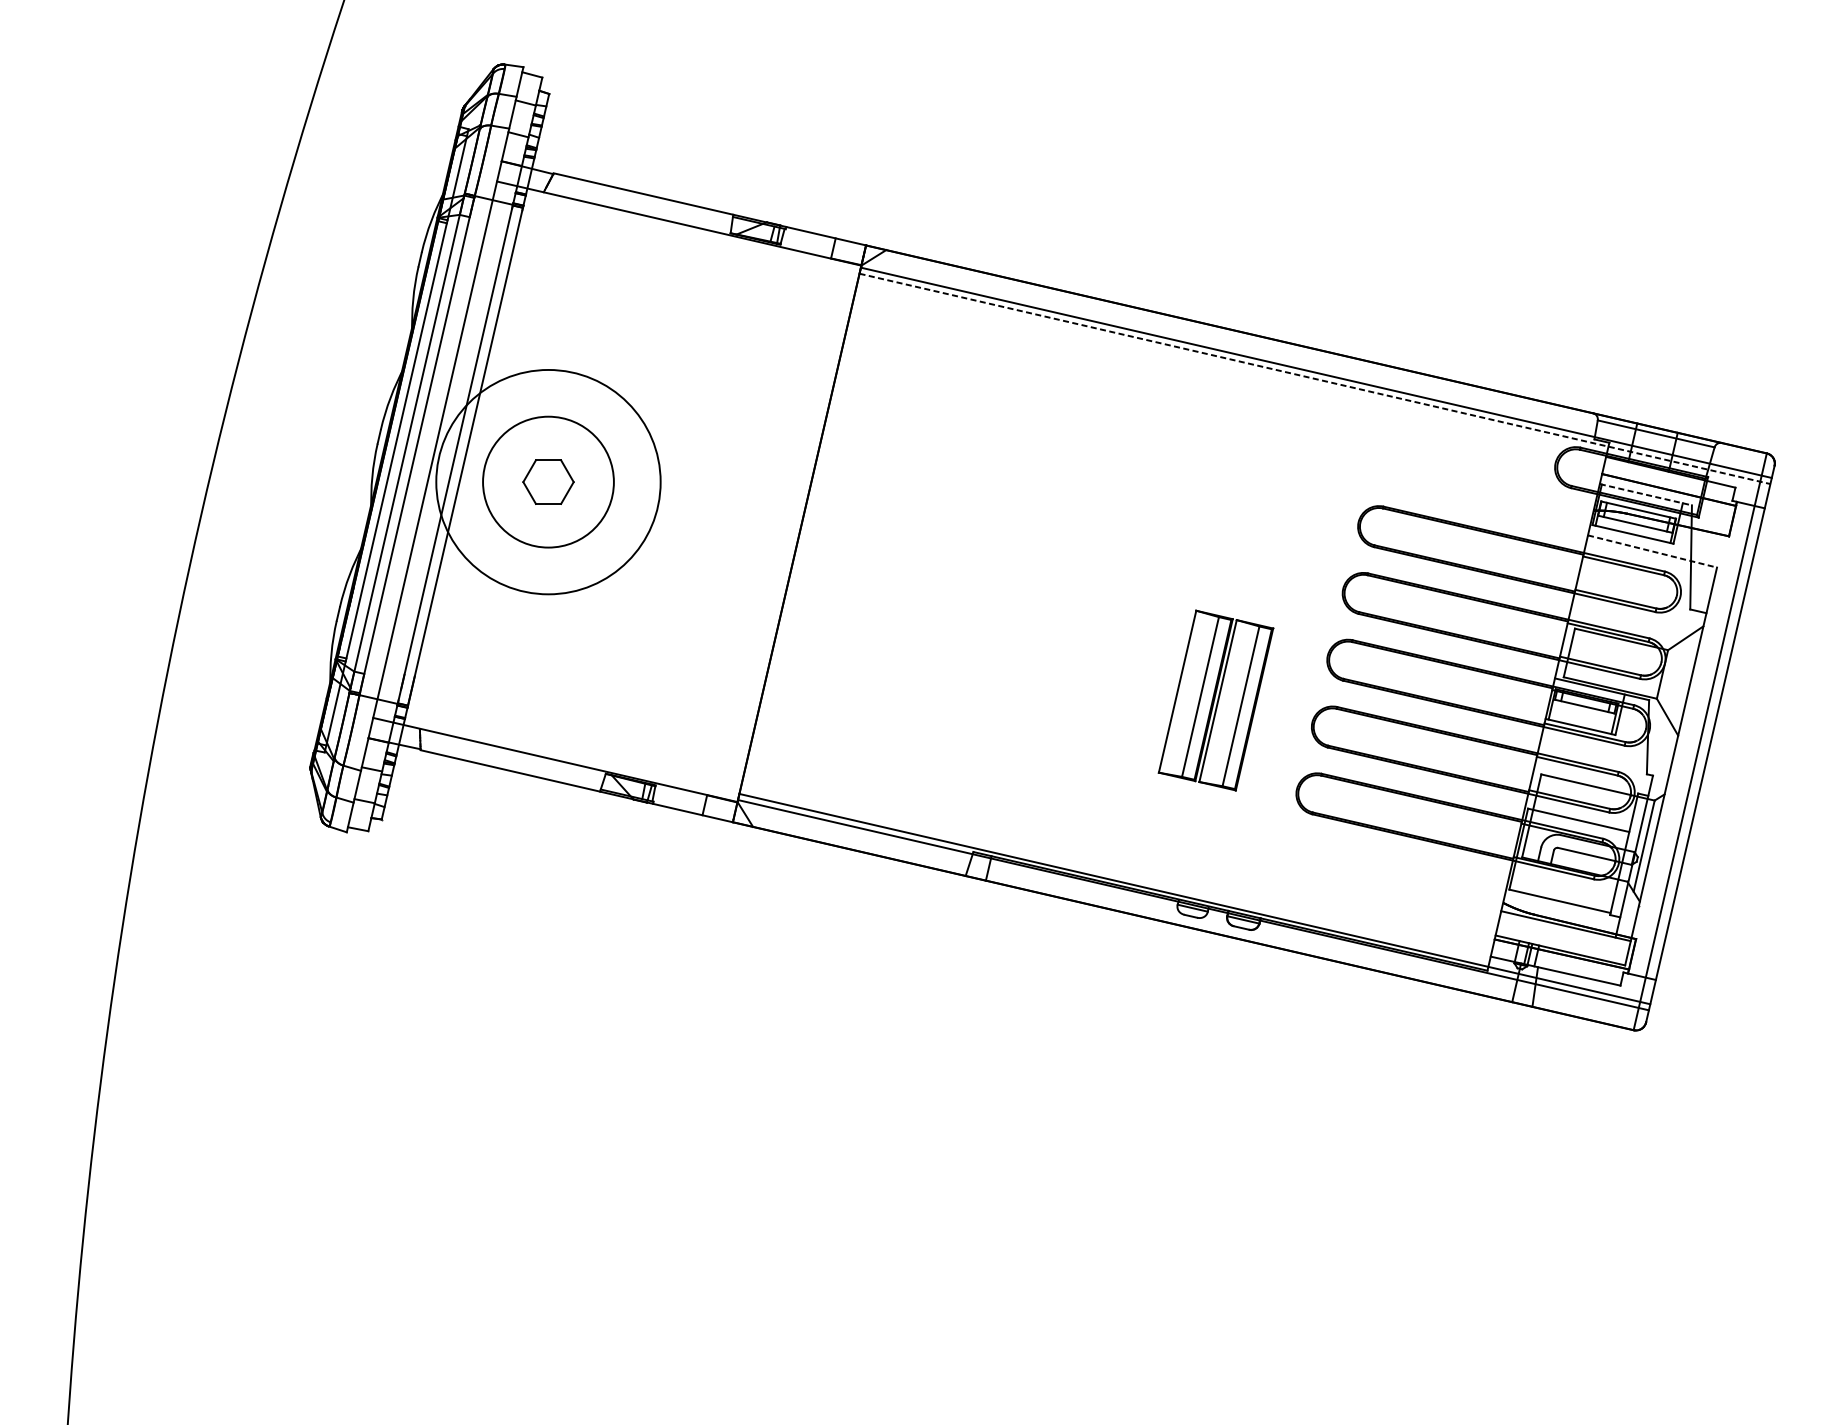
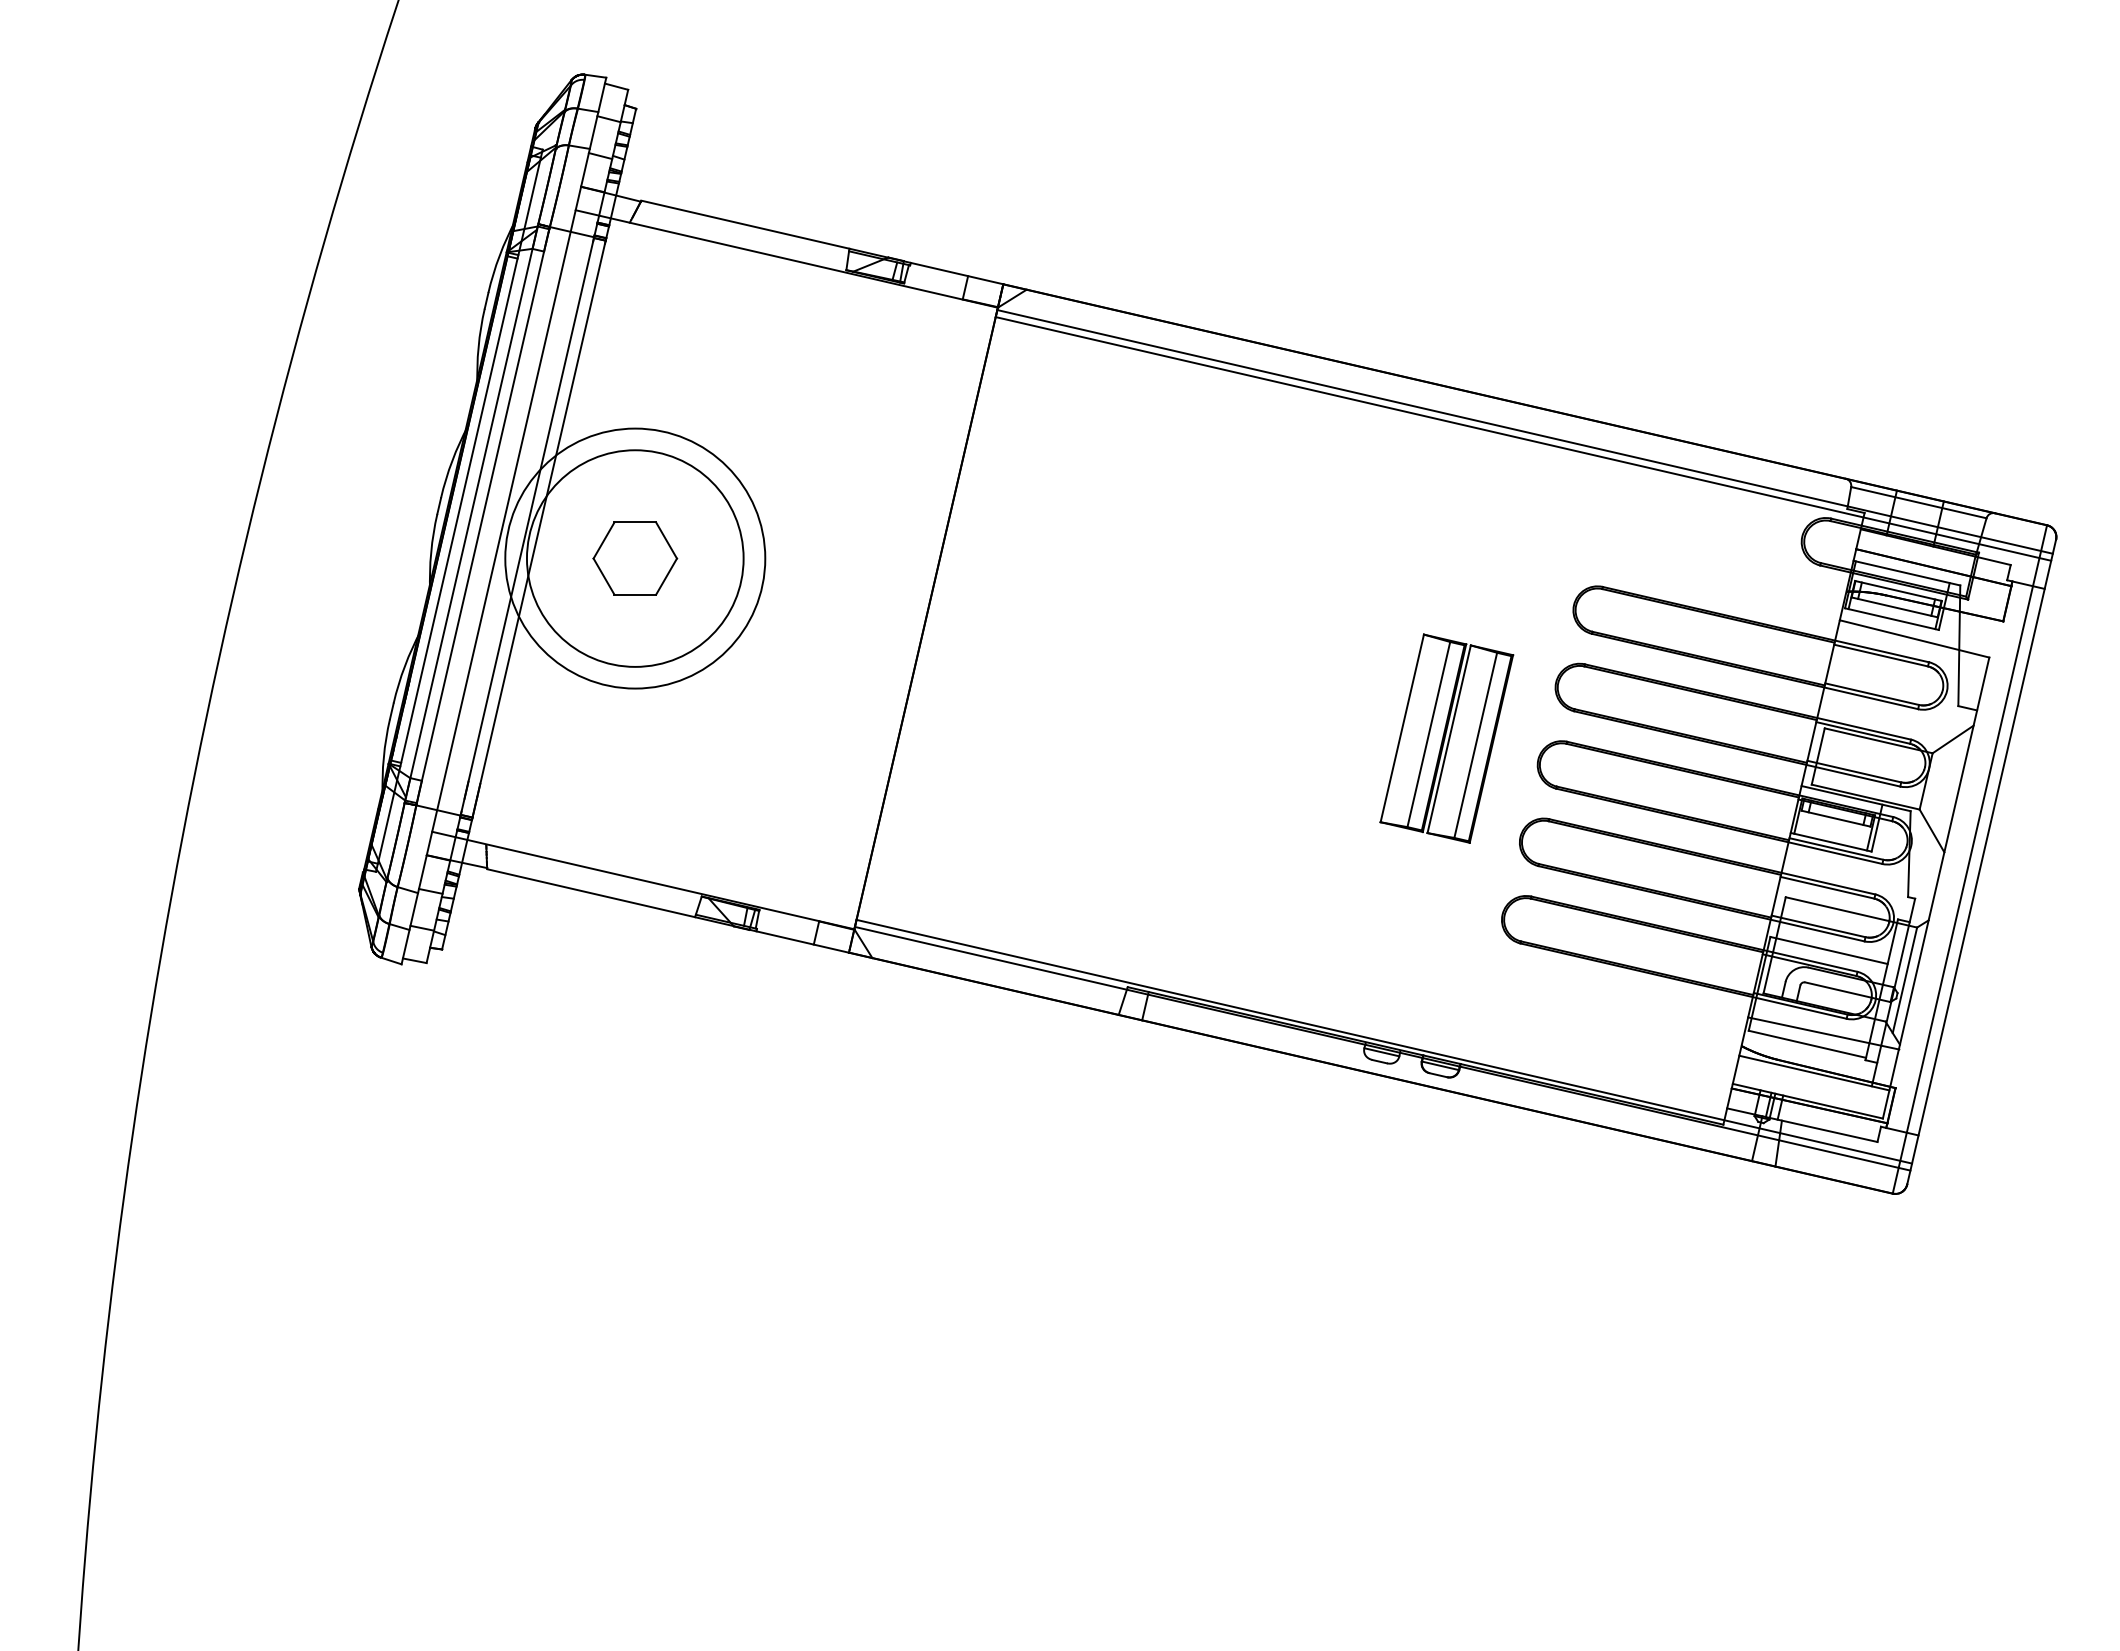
line: (1315, 378) -> (1523, 438), dashed -> solid
circle: (547, 482) -> (634, 558), size x1.43
part: (548, 482) -> (635, 558), size x1.43
line: (1645, 495) -> (1906, 573), dashed -> solid
line: (1653, 551) -> (1915, 639), dashed -> solid
part: (1215, 700) -> (1446, 738), moved
line: (1573, 892) -> (1823, 1033), added

